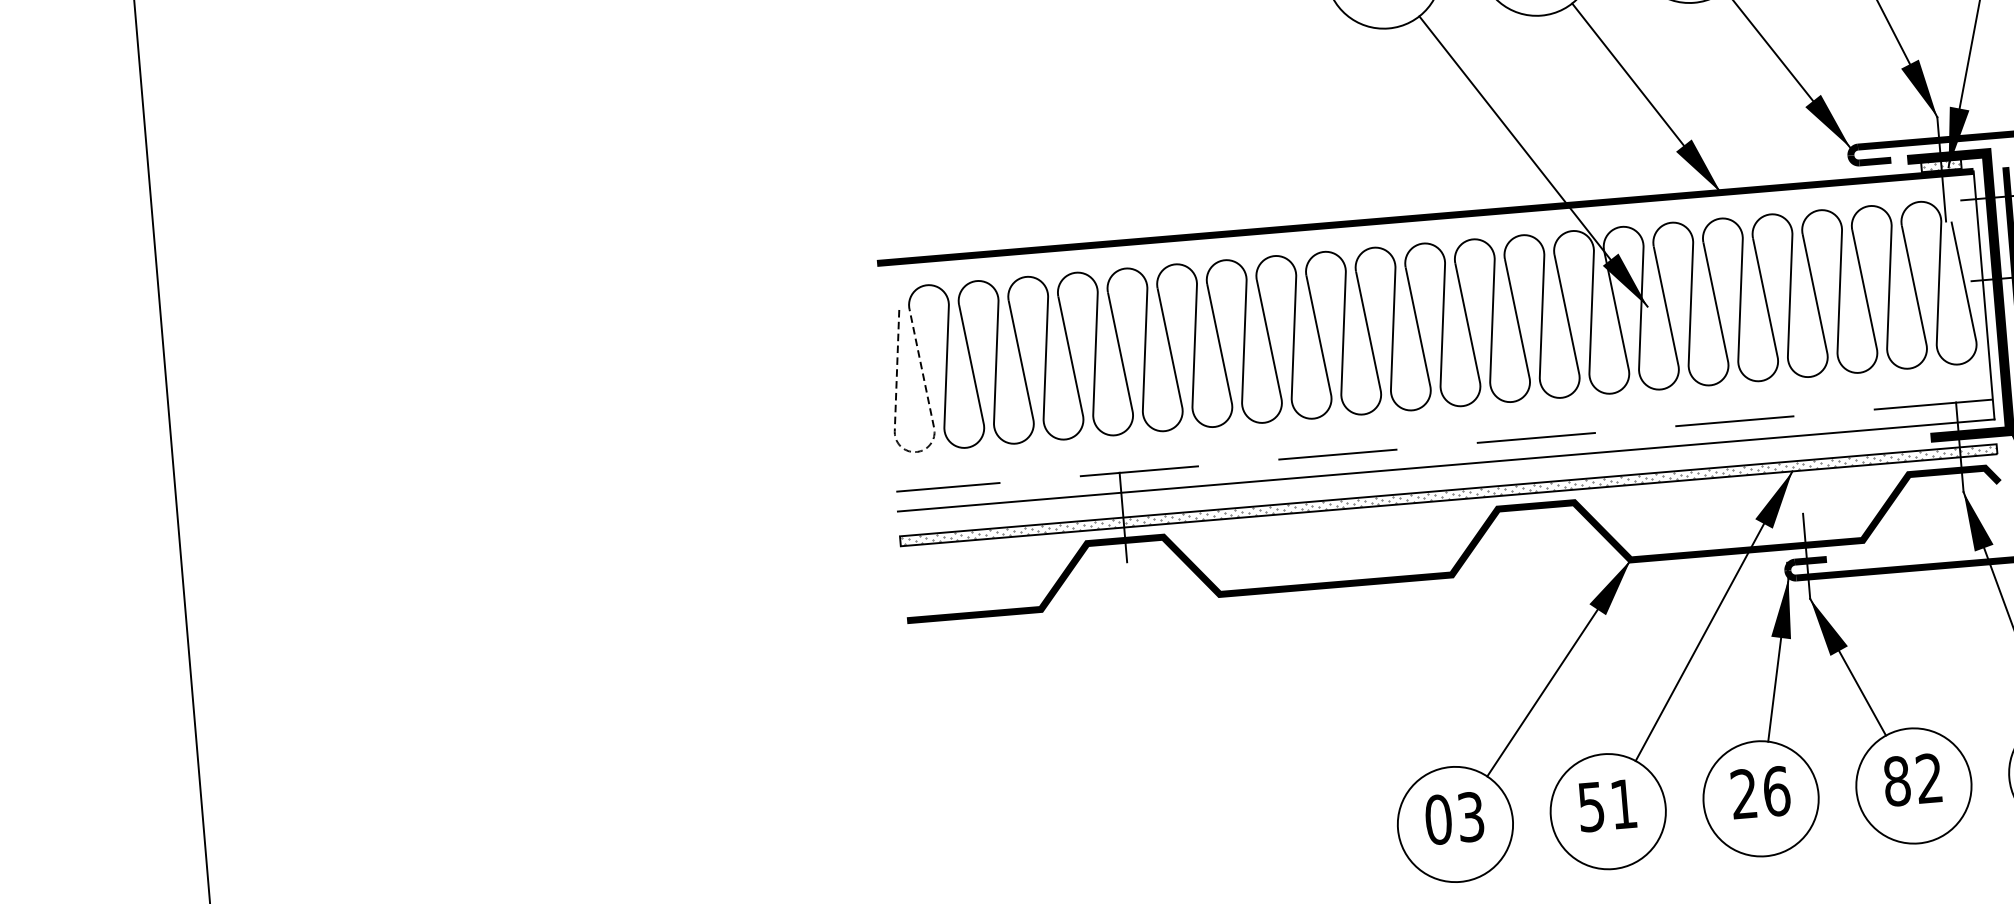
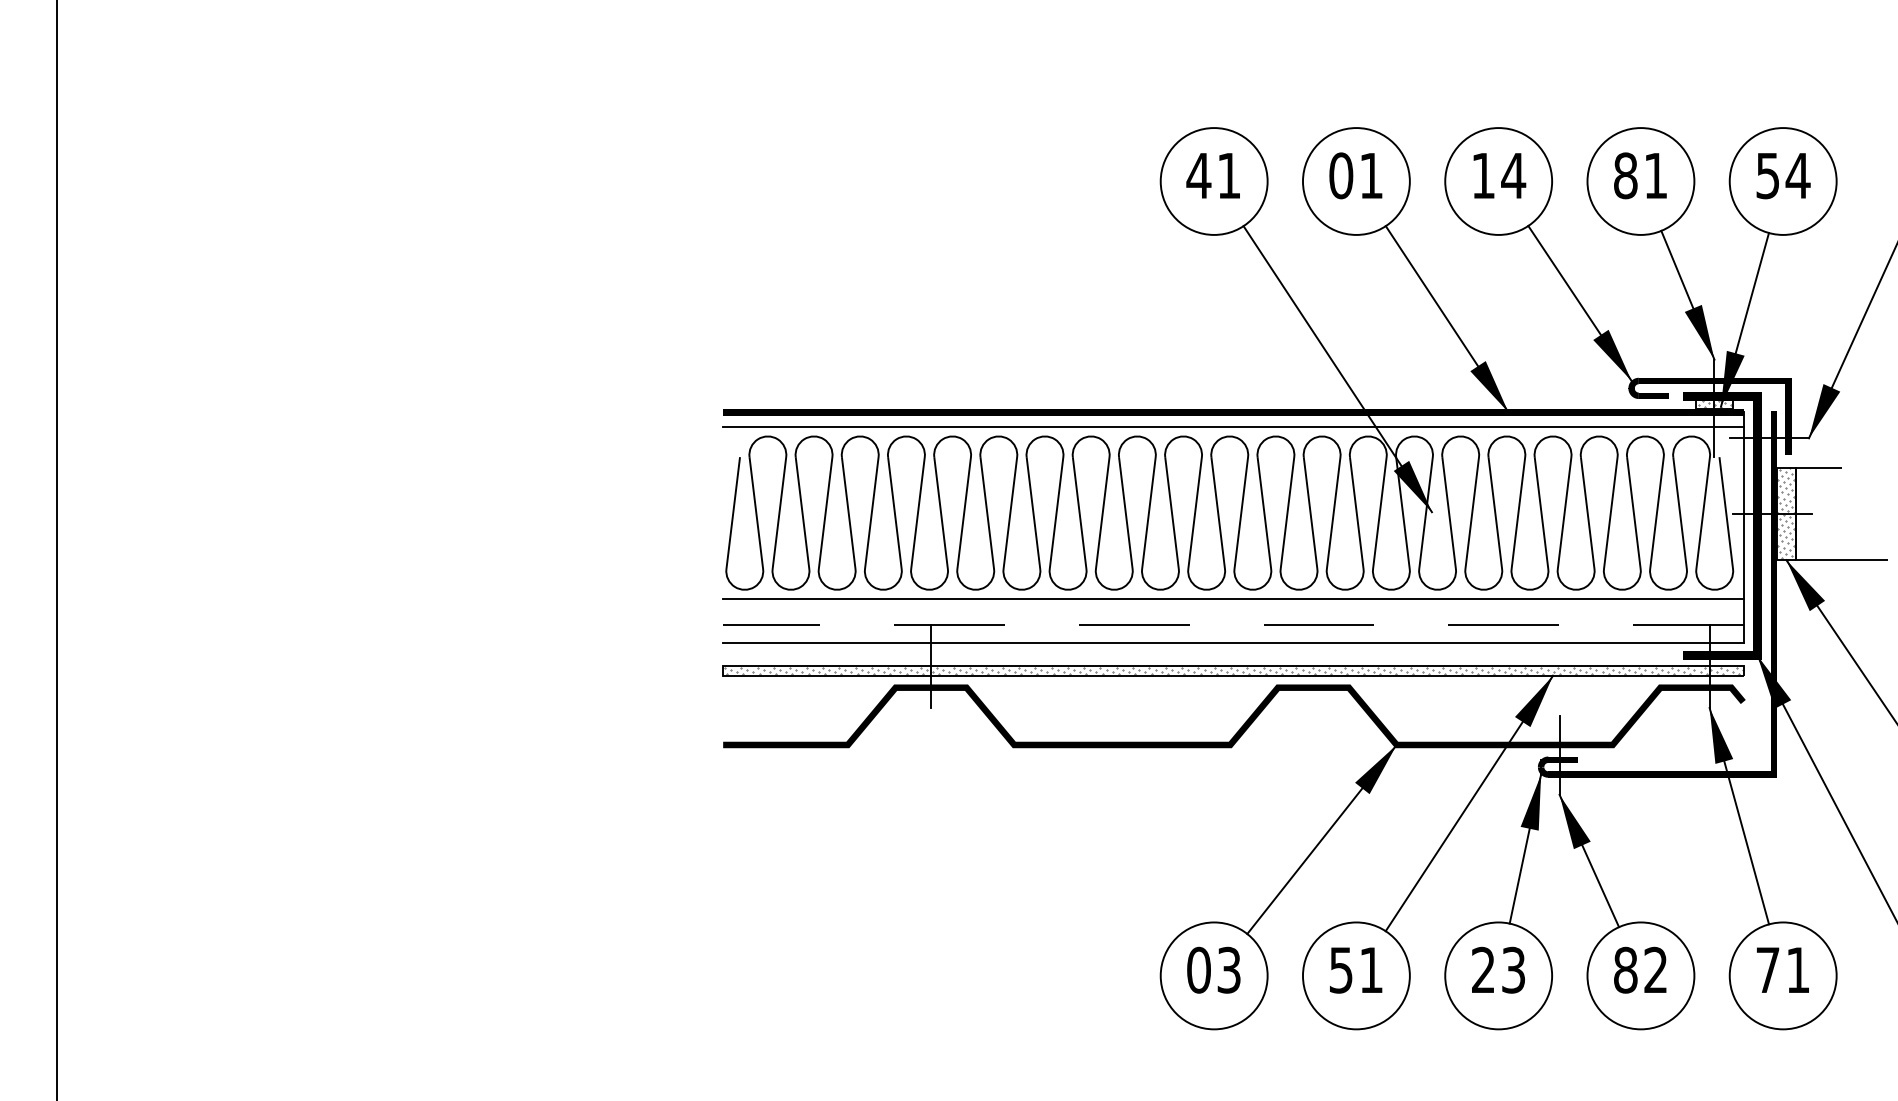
line: (1426, 233) -> (1233, 427), added
line: (1442, 418) -> (1233, 599), added
line: (916, 451) -> (744, 589), dashed -> solid
text: (1776, 790) -> (1513, 969), 26 -> 23

